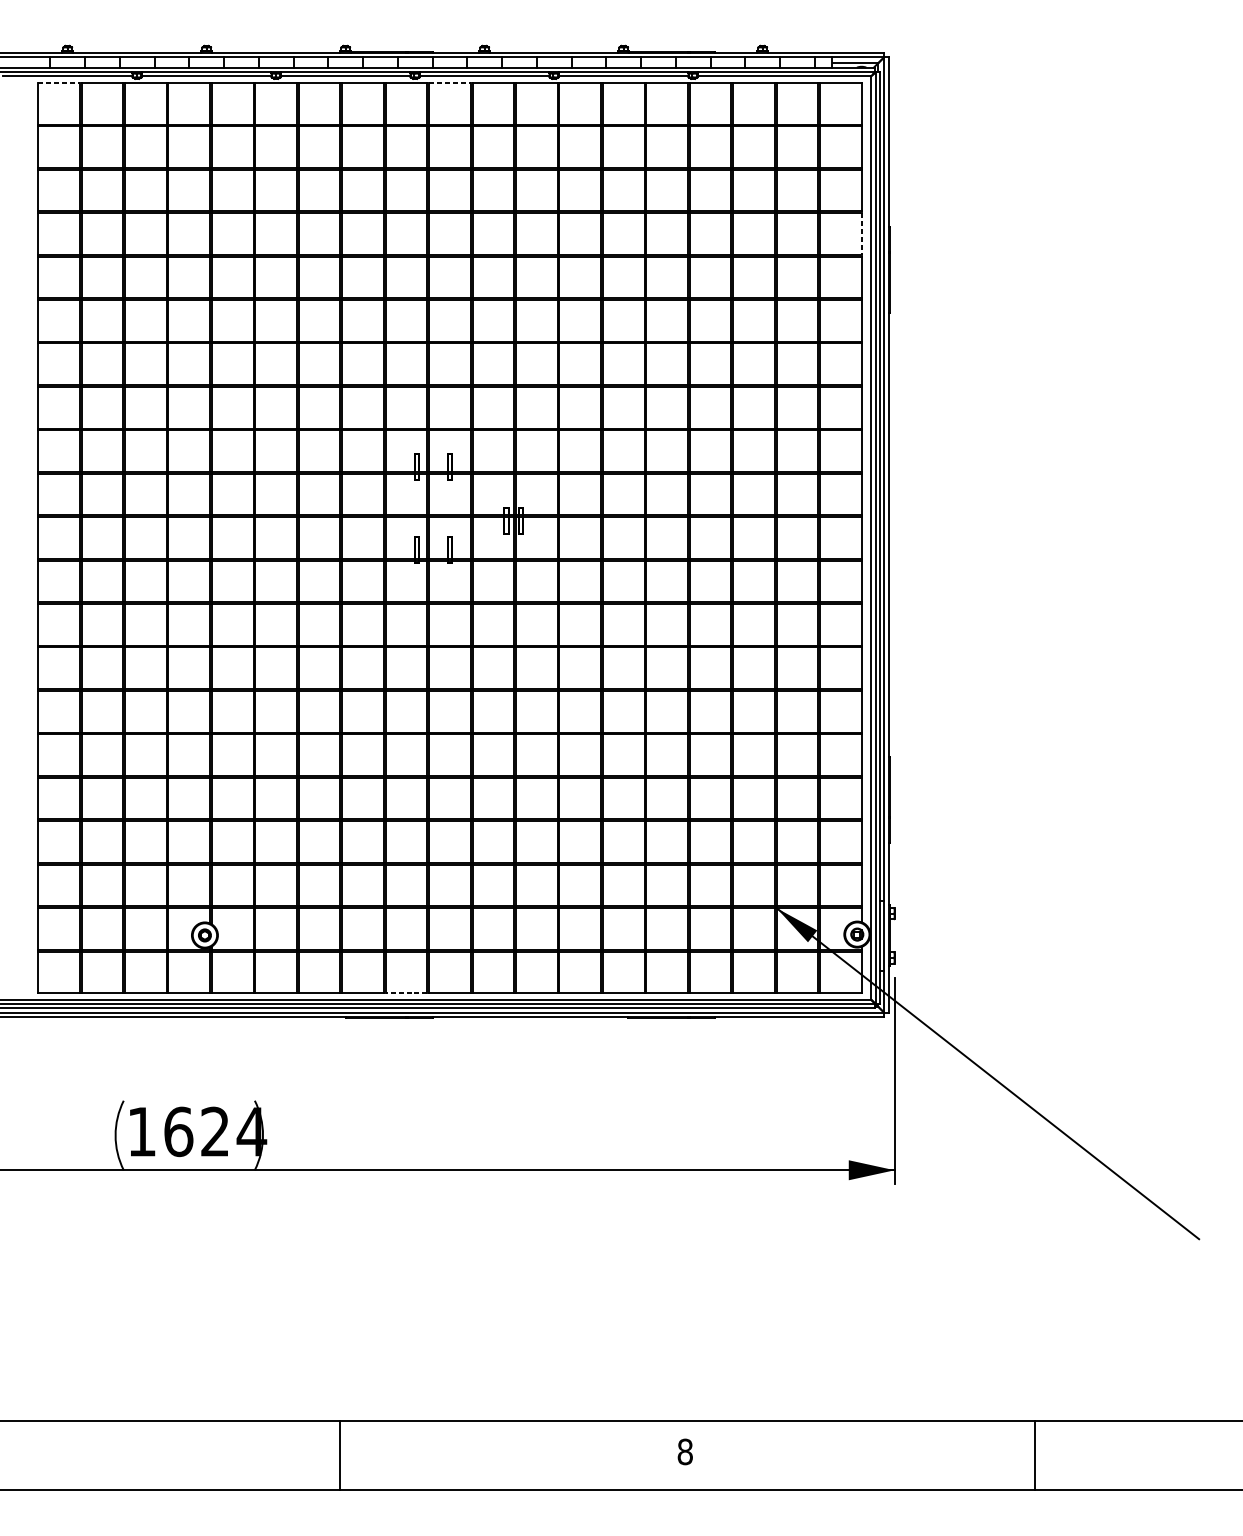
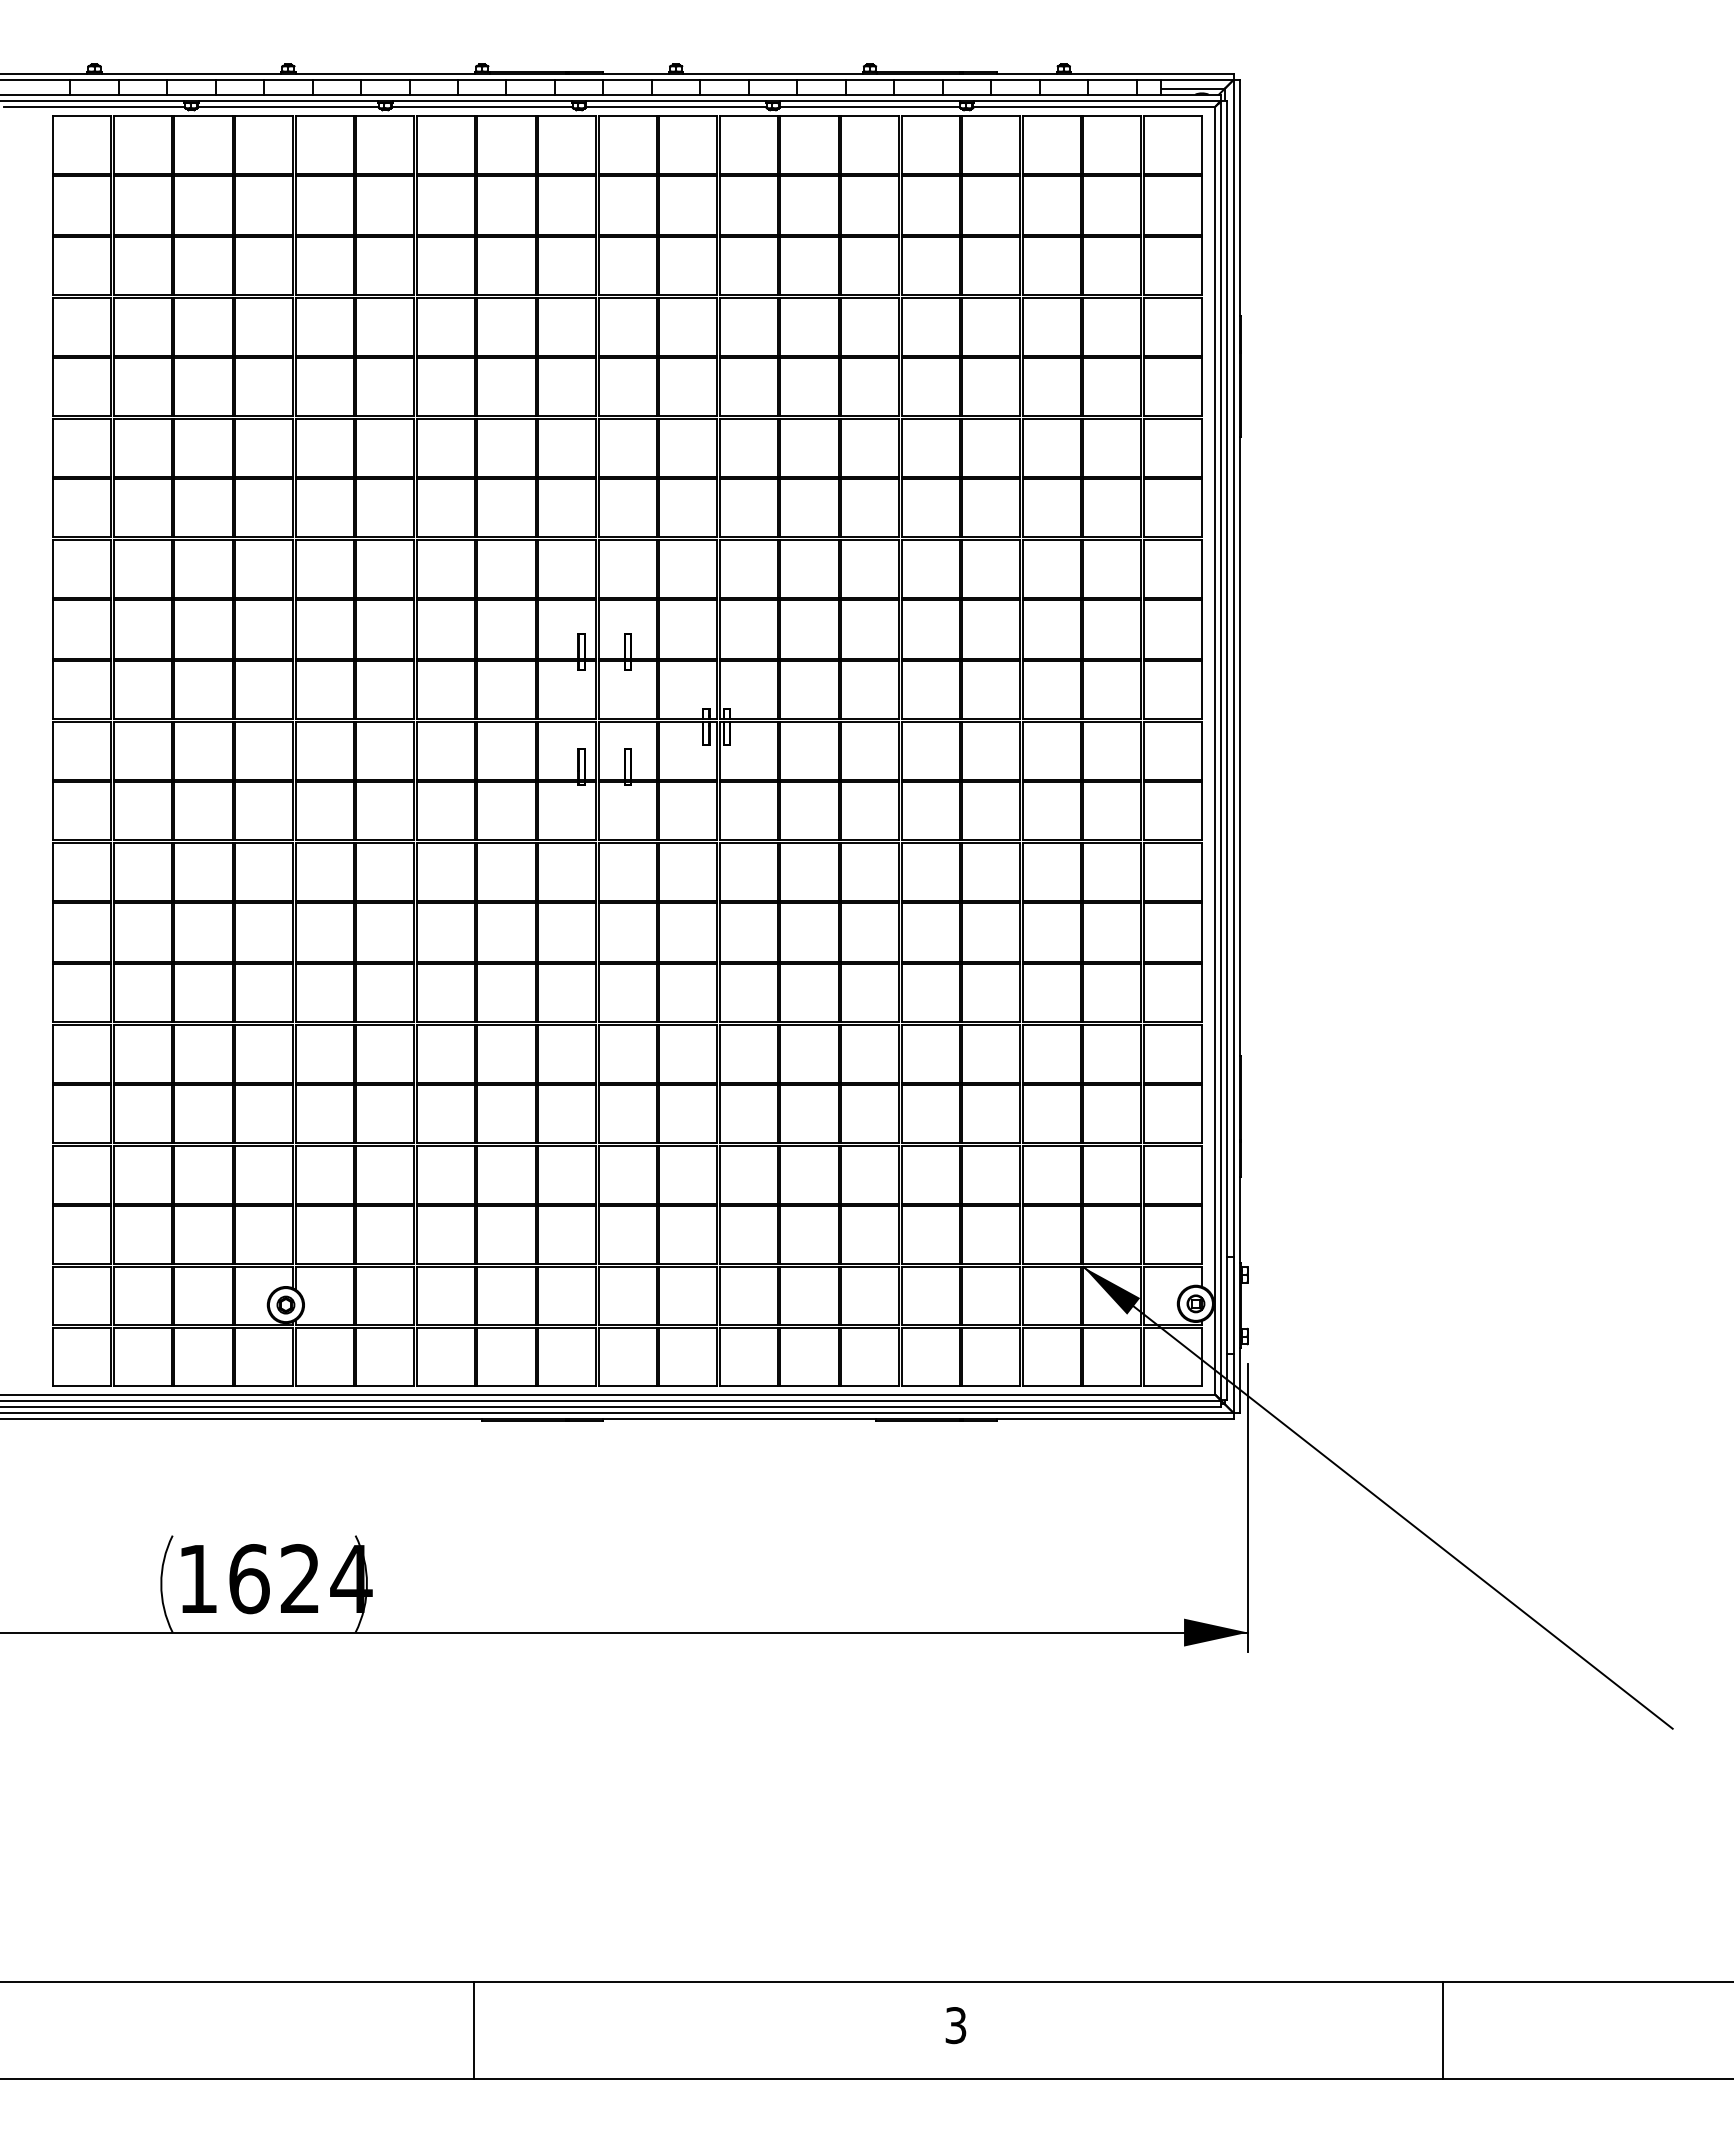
line: (59, 82) -> (82, 115), dashed -> solid
line: (450, 82) -> (628, 115), dashed -> solid
line: (862, 234) -> (1202, 327), dashed -> solid
line: (406, 993) -> (566, 1385), dashed -> solid
text: (684, 1451) -> (955, 2025), 8 -> 3

